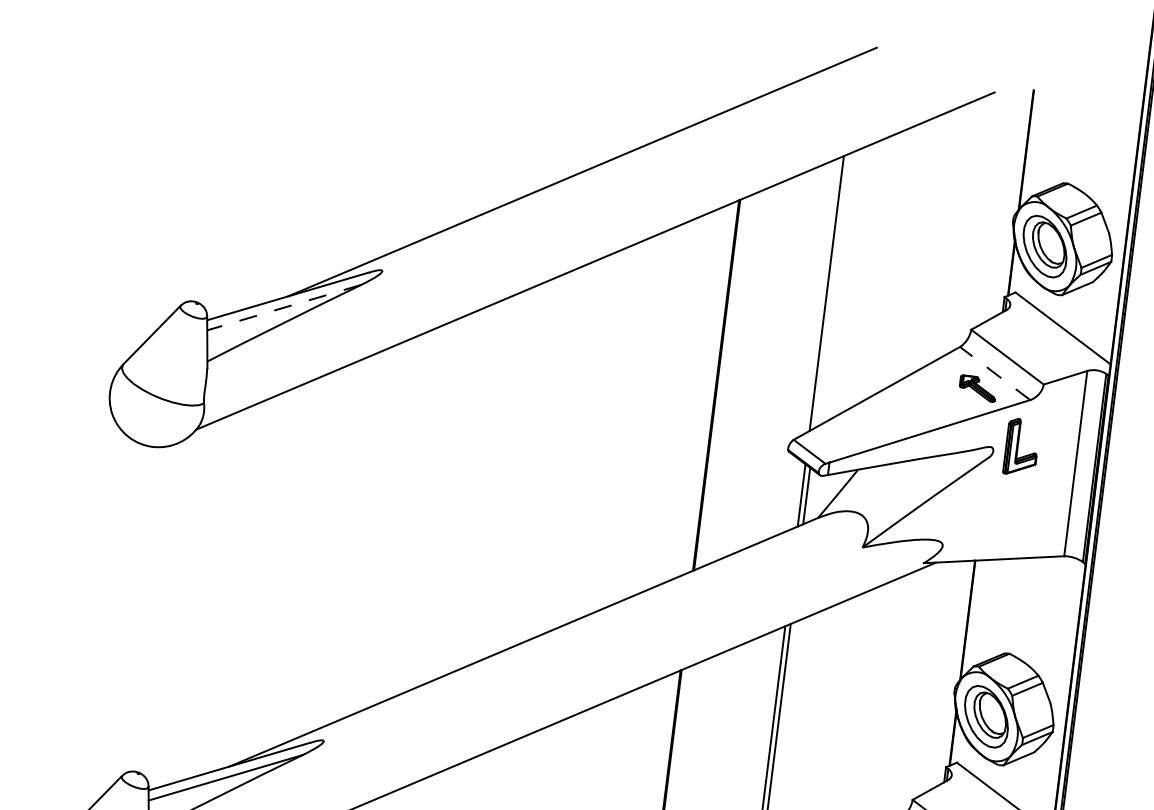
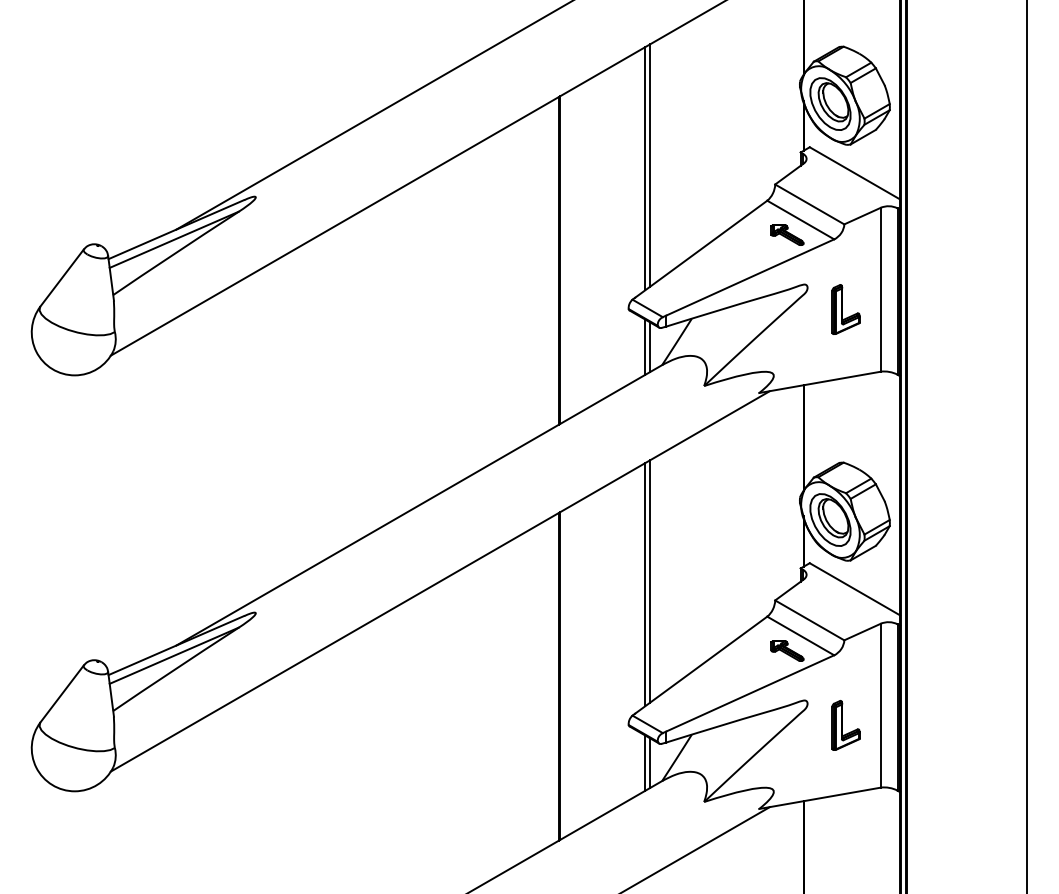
line: (831, 290) -> (649, 165), added
line: (283, 307) -> (173, 239), dashed -> solid
line: (994, 373) -> (800, 220), dashed -> solid
part: (1021, 447) -> (845, 309), moved

